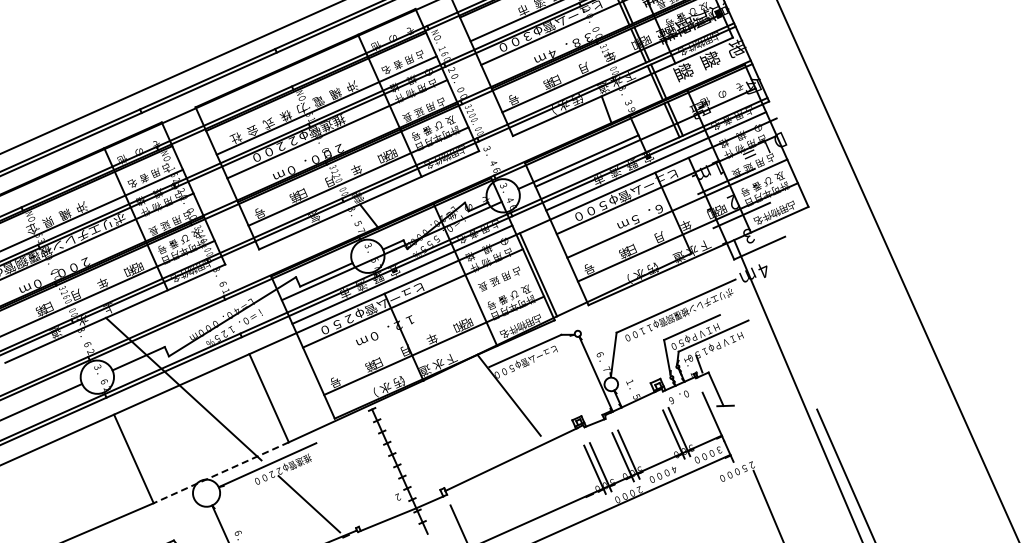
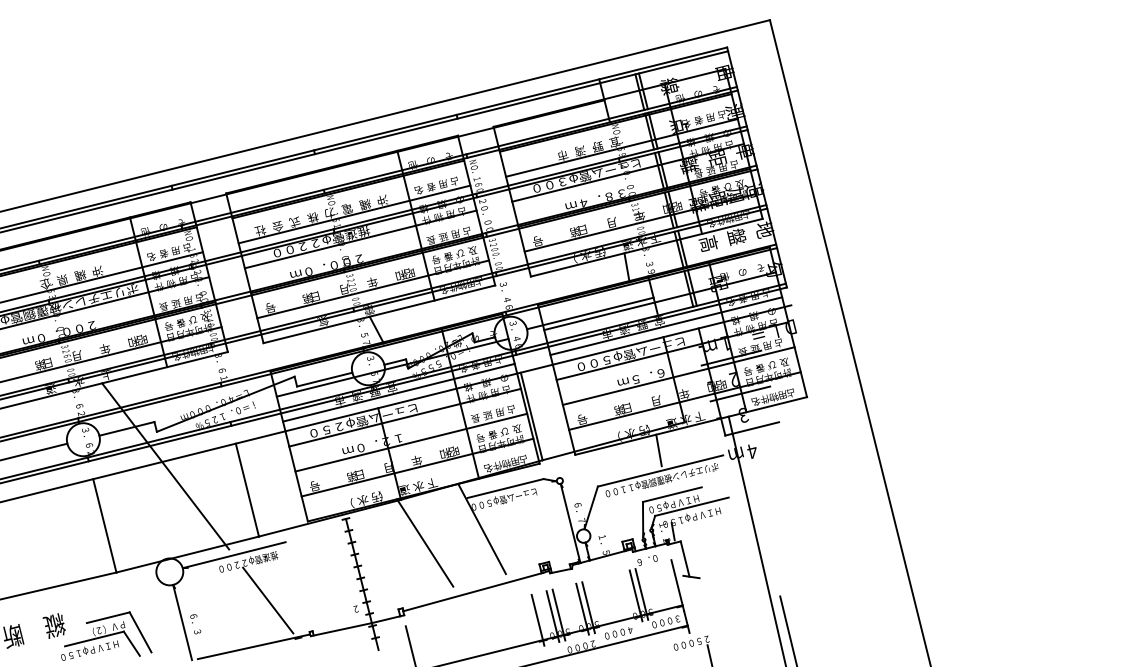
text: (683, 72) -> (708, 244), 盤 -> 高
line: (670, 286) -> (658, 450), added
line: (423, 321) -> (411, 442), added
line: (455, 418) -> (425, 542), added
line: (221, 472) -> (187, 554), dashed -> solid
line: (580, 475) -> (537, 619), added

